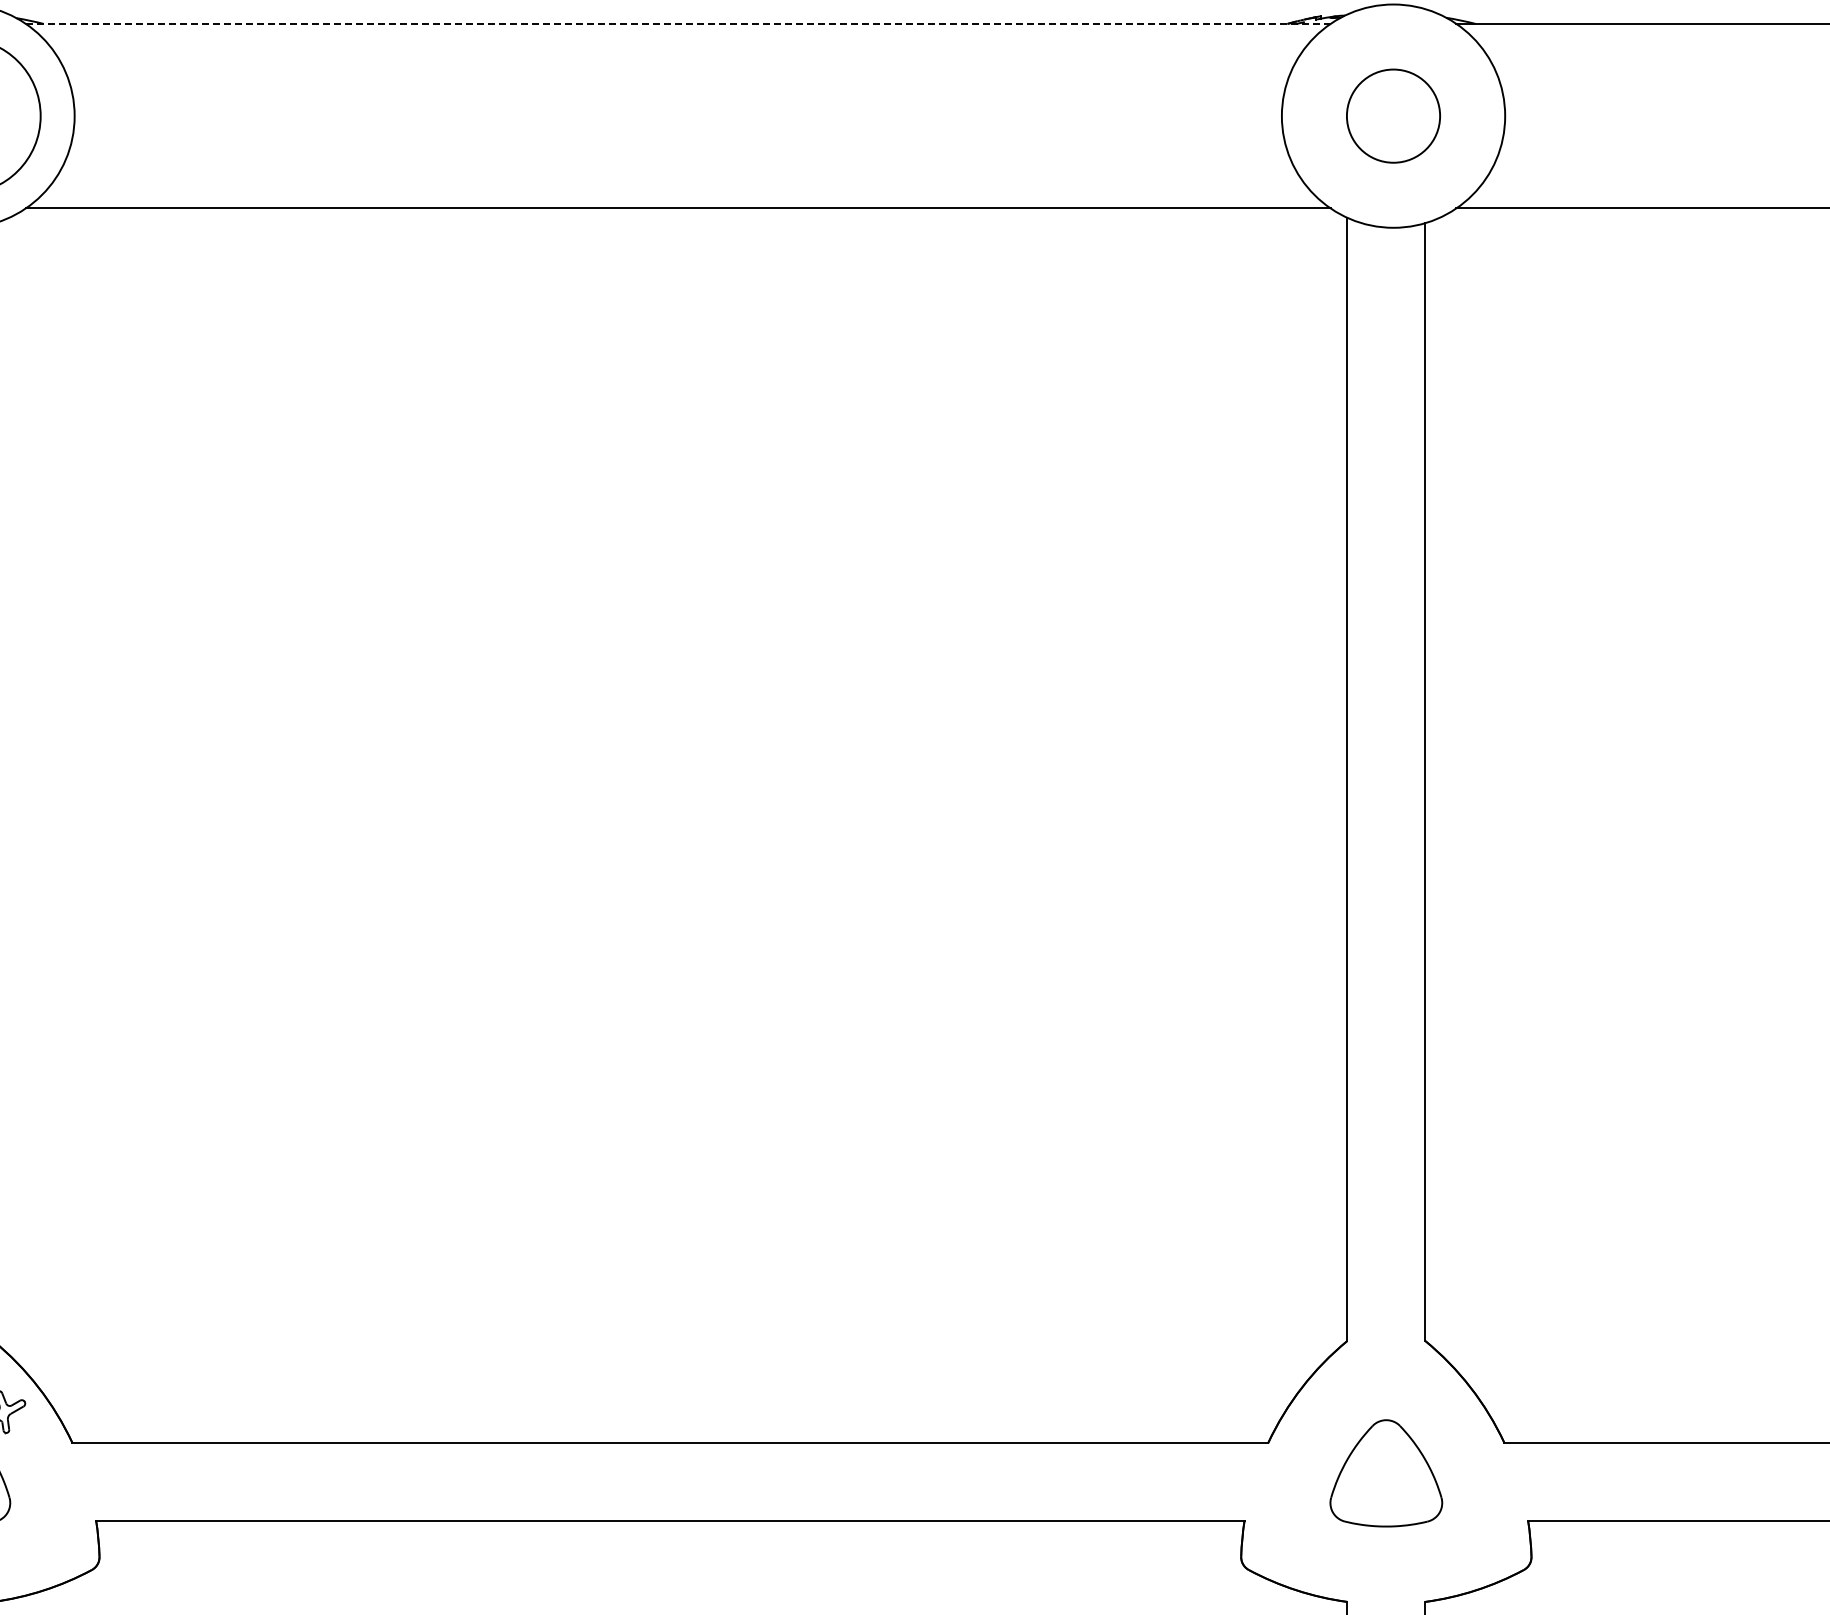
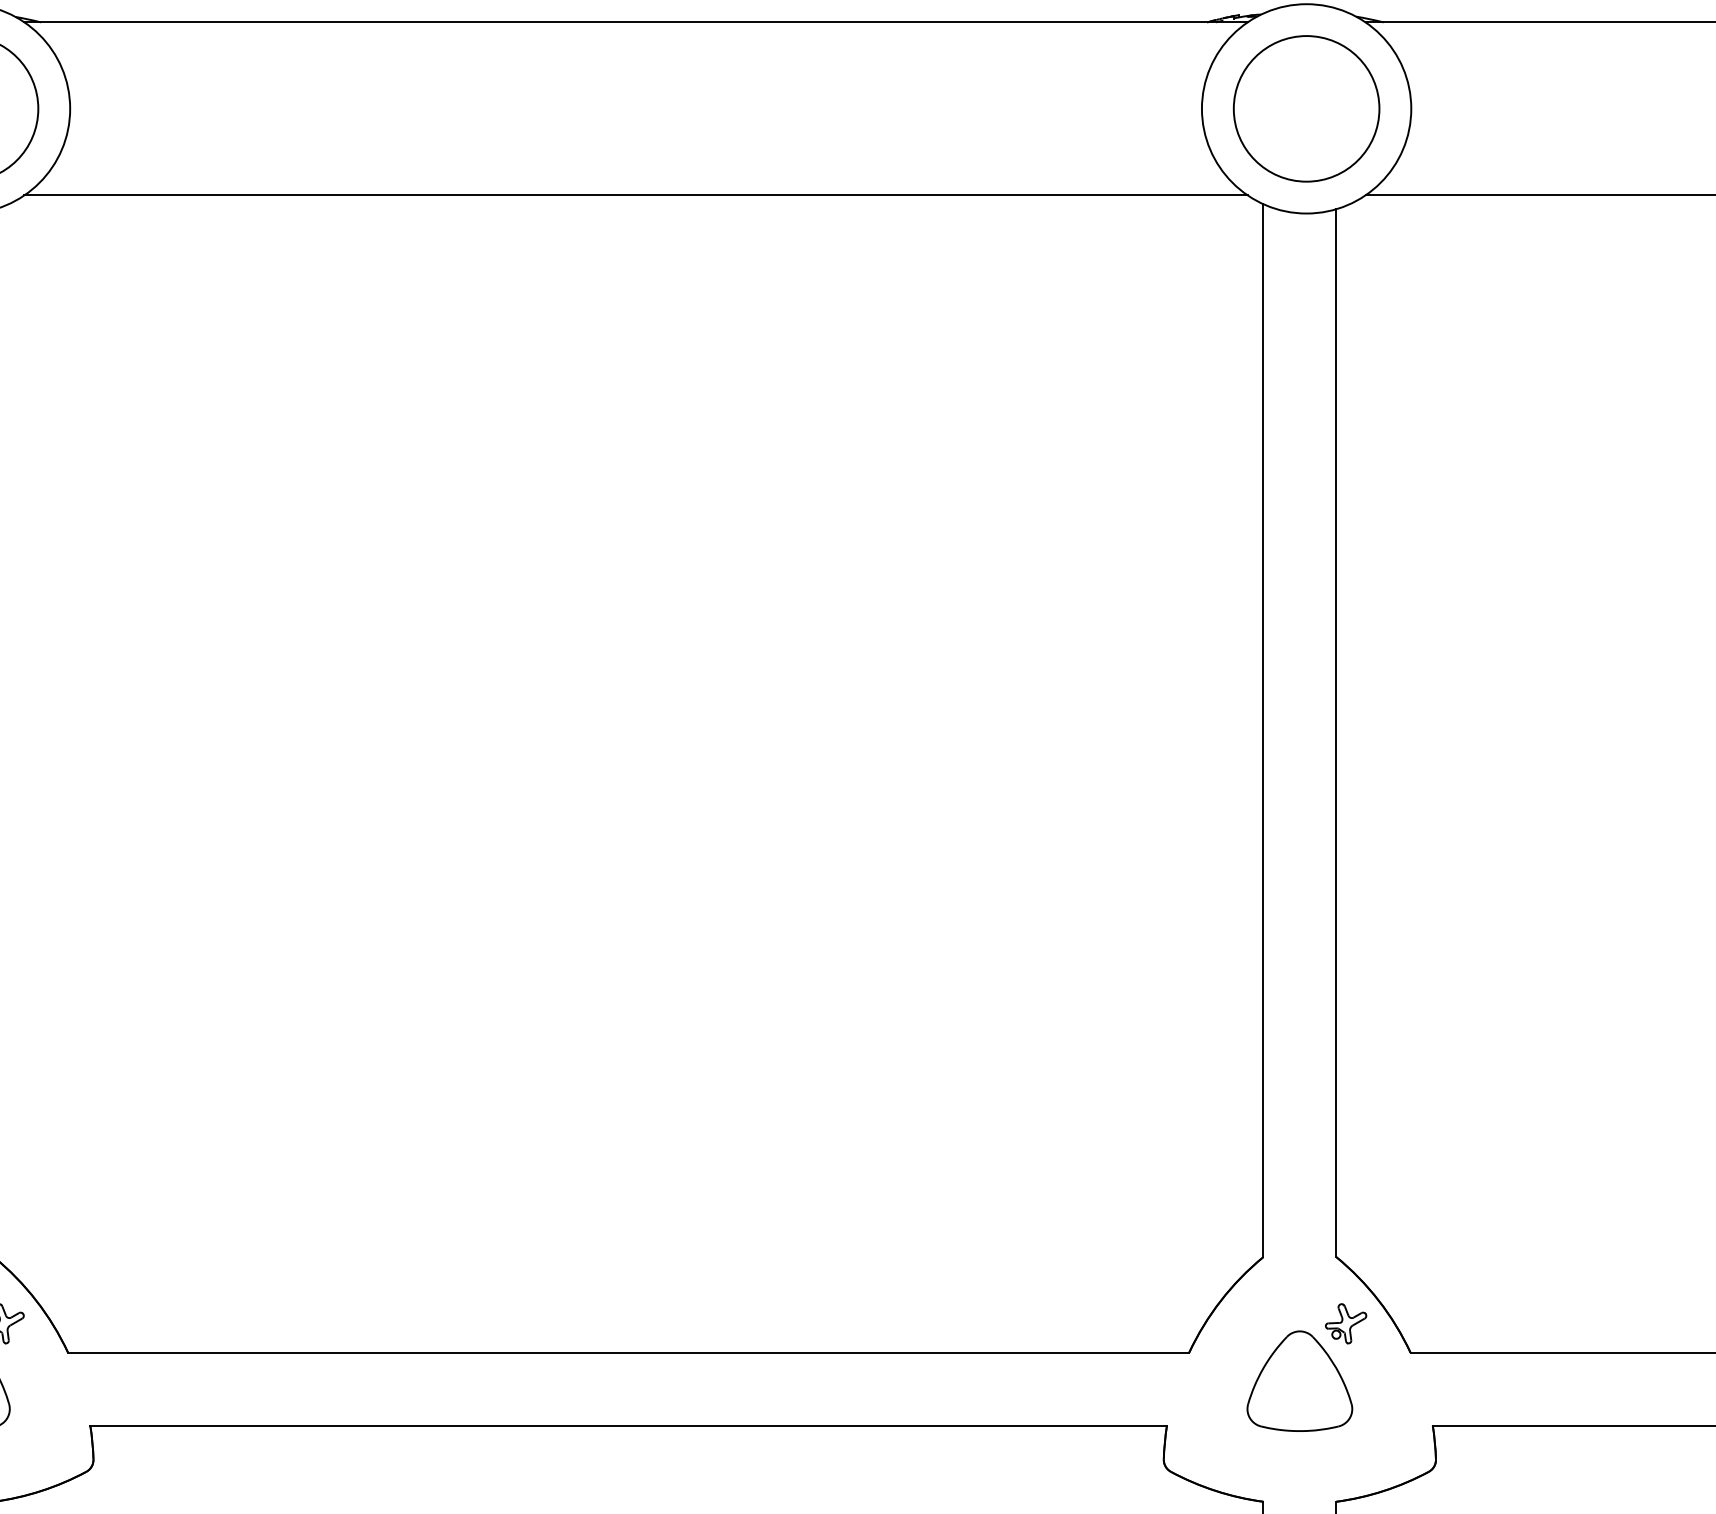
line: (677, 23) -> (635, 22), dashed -> solid
circle: (1393, 115) -> (1306, 108), size x1.67
part: (1435, 1412) -> (1345, 1324), added

